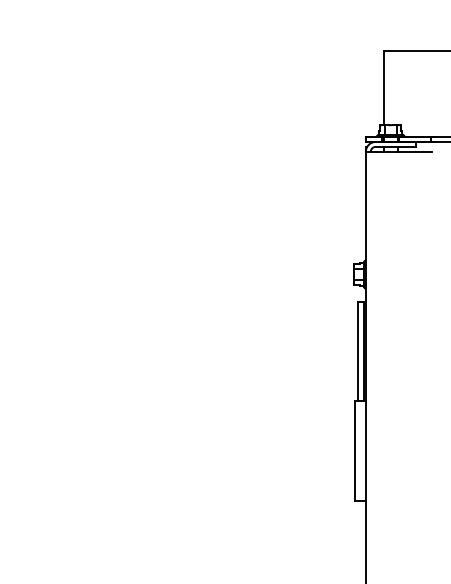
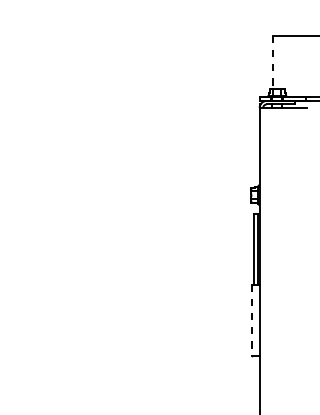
line: (383, 89) -> (272, 63), solid -> dashed
line: (354, 451) -> (251, 320), solid -> dashed

